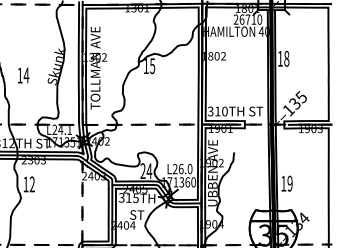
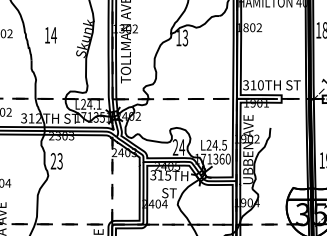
text: (152, 65) -> (185, 37), 15 -> 13
text: (23, 75) -> (50, 35), moved
text: (185, 168) -> (219, 144), L26.0 -> L24.5
text: (28, 184) -> (56, 161), 12 -> 23

